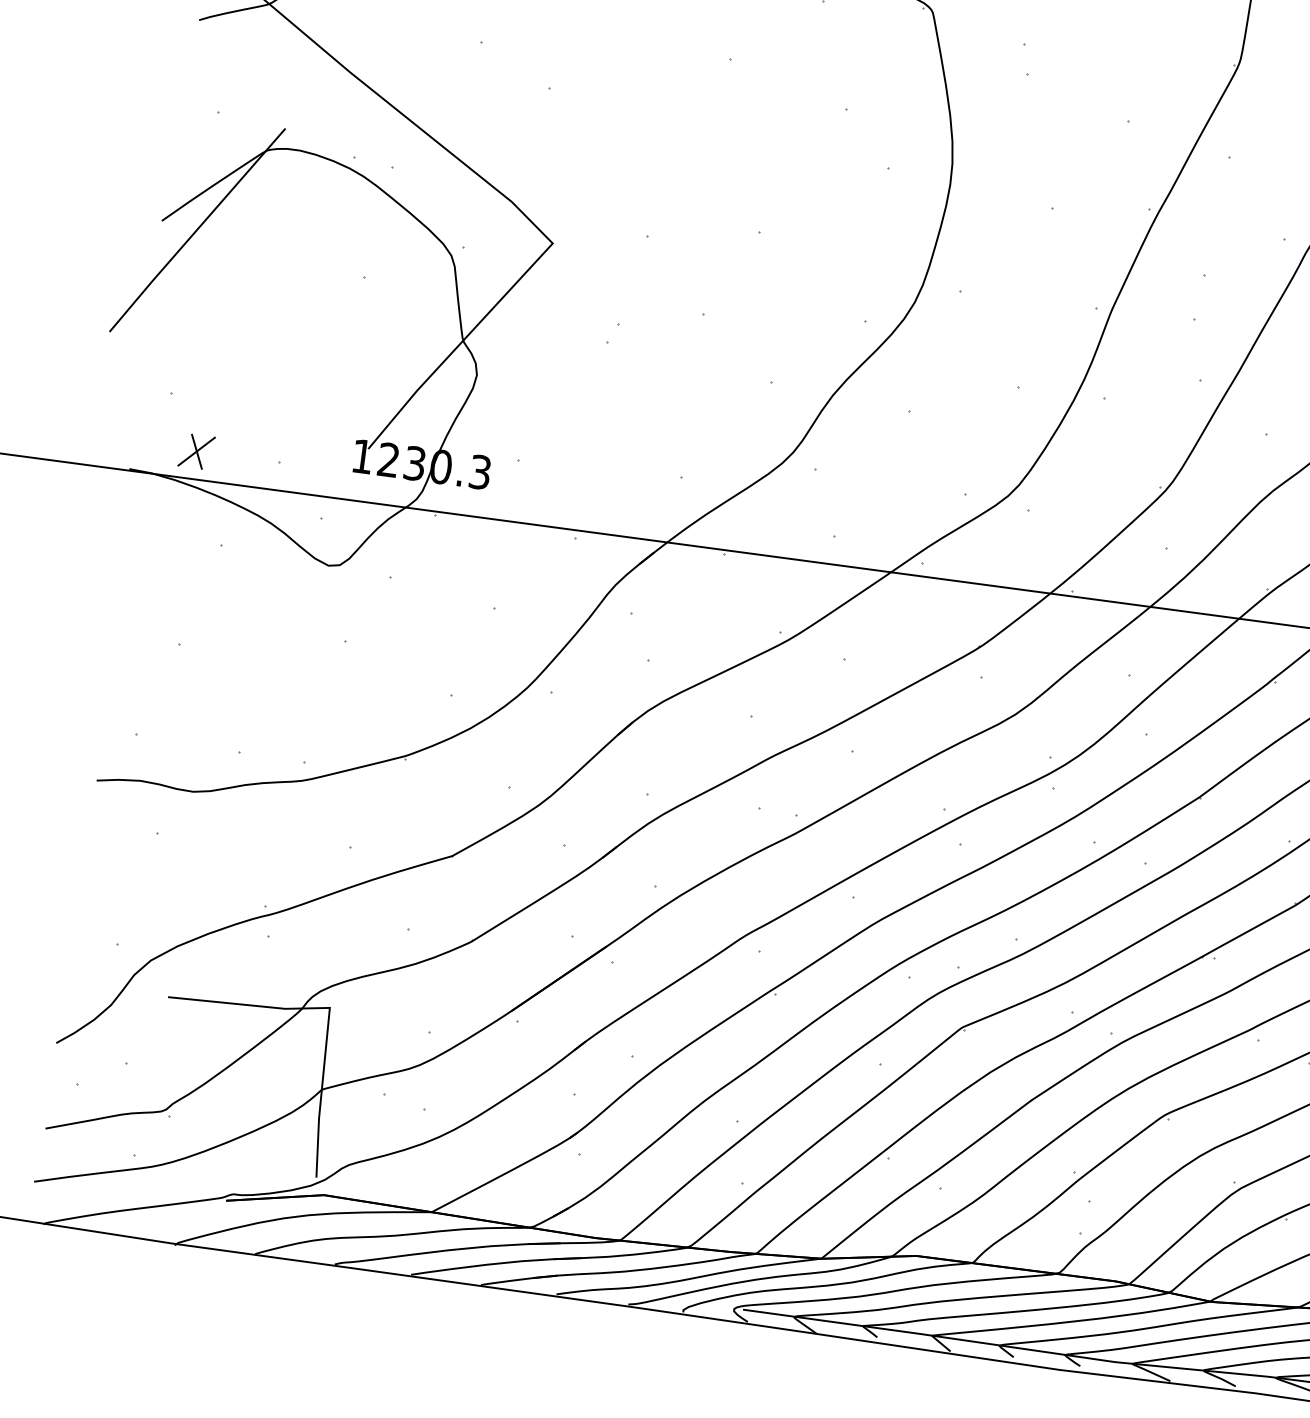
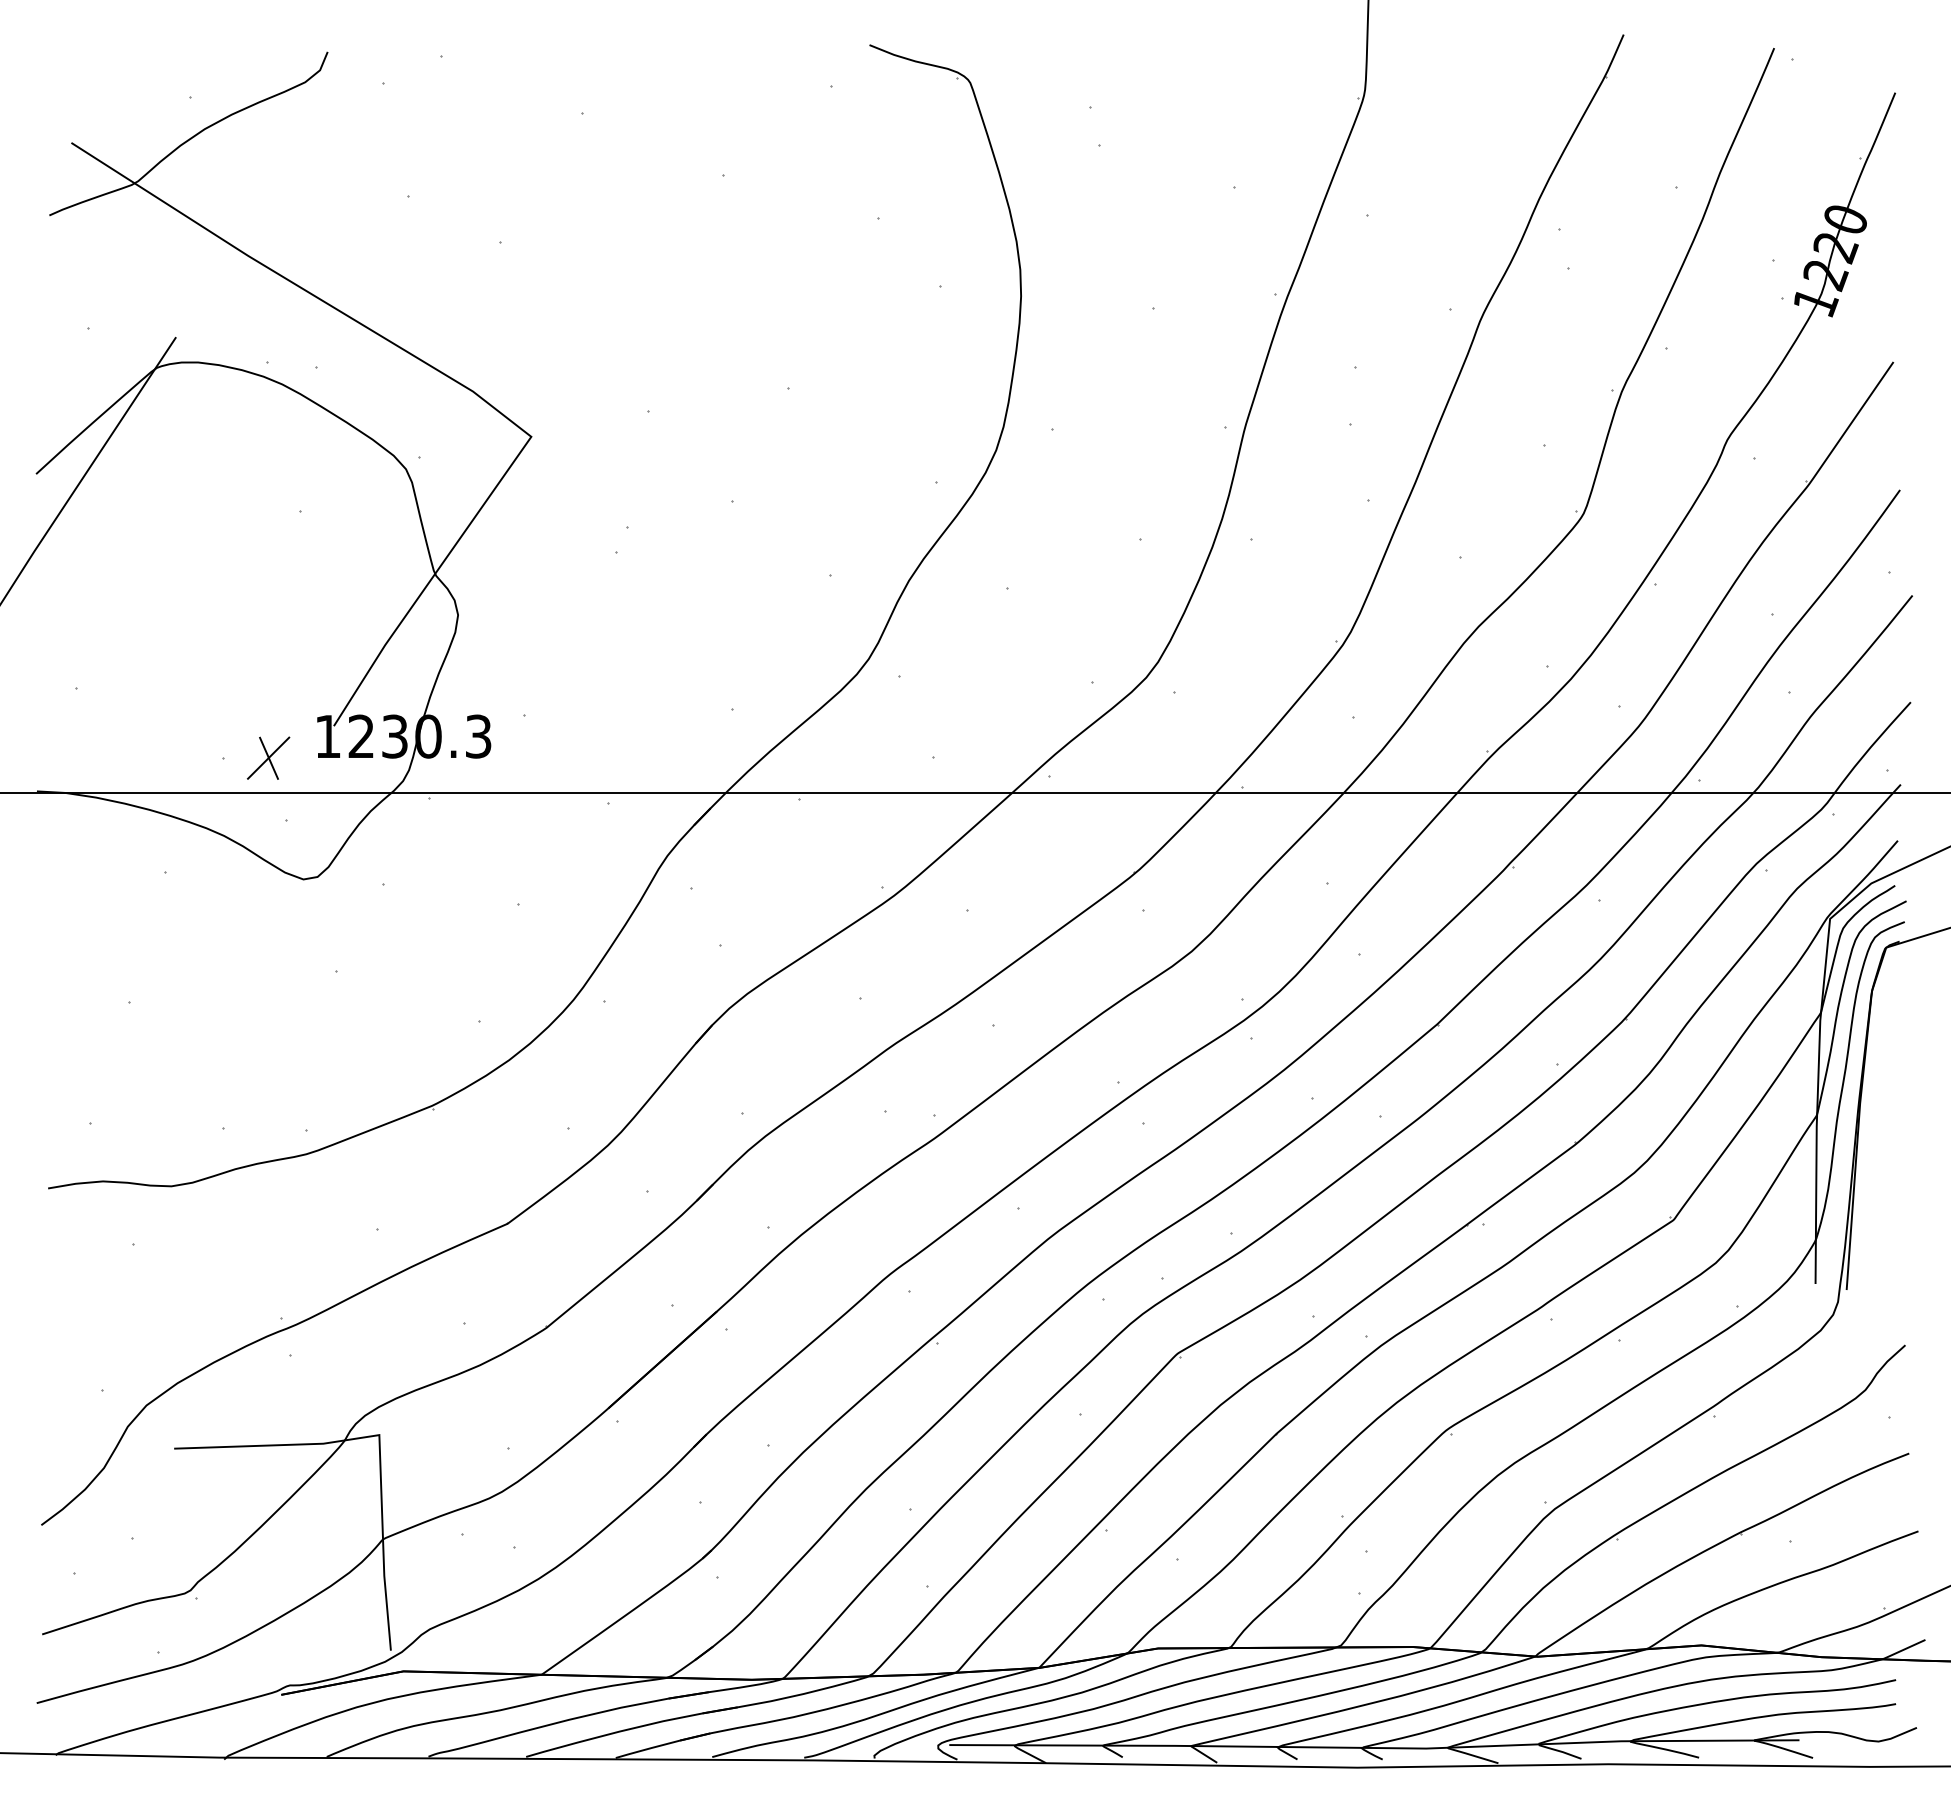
part: (196, 451) -> (268, 757), moved

